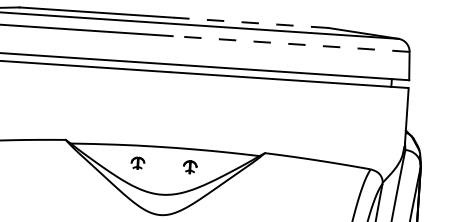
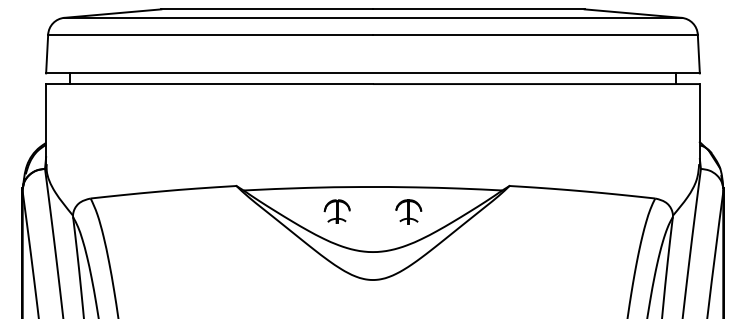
line: (250, 22) -> (478, 9), dashed -> solid
line: (290, 43) -> (534, 34), dashed -> solid
part: (137, 163) -> (336, 211), size x1.43
part: (190, 166) -> (408, 211), size x1.43

